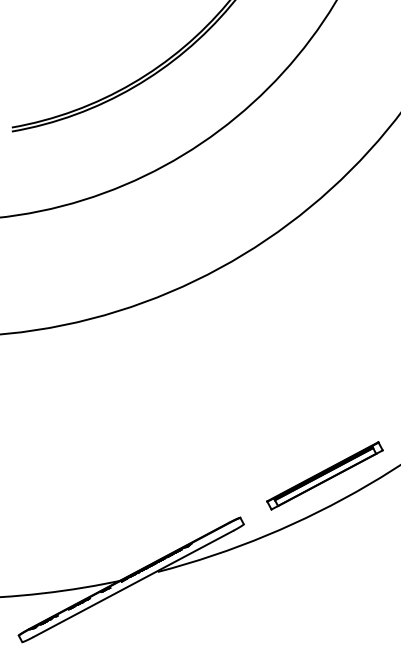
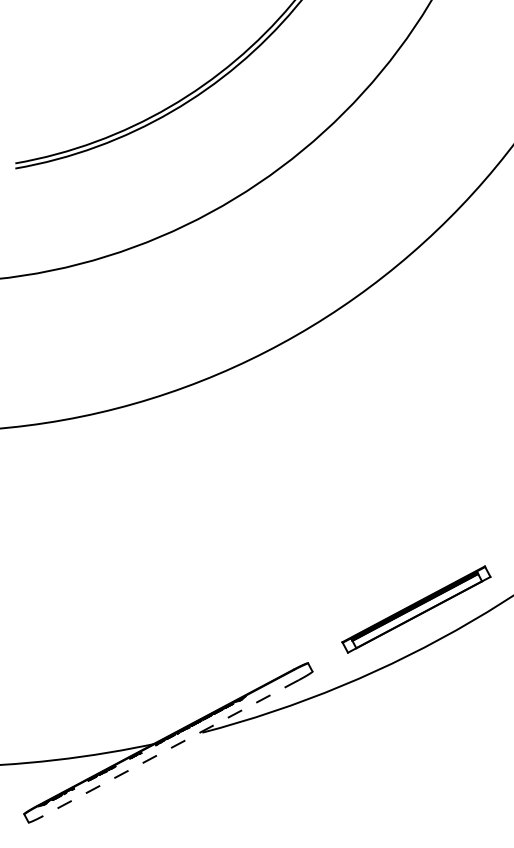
line: (133, 583) -> (171, 747), solid -> dashed

